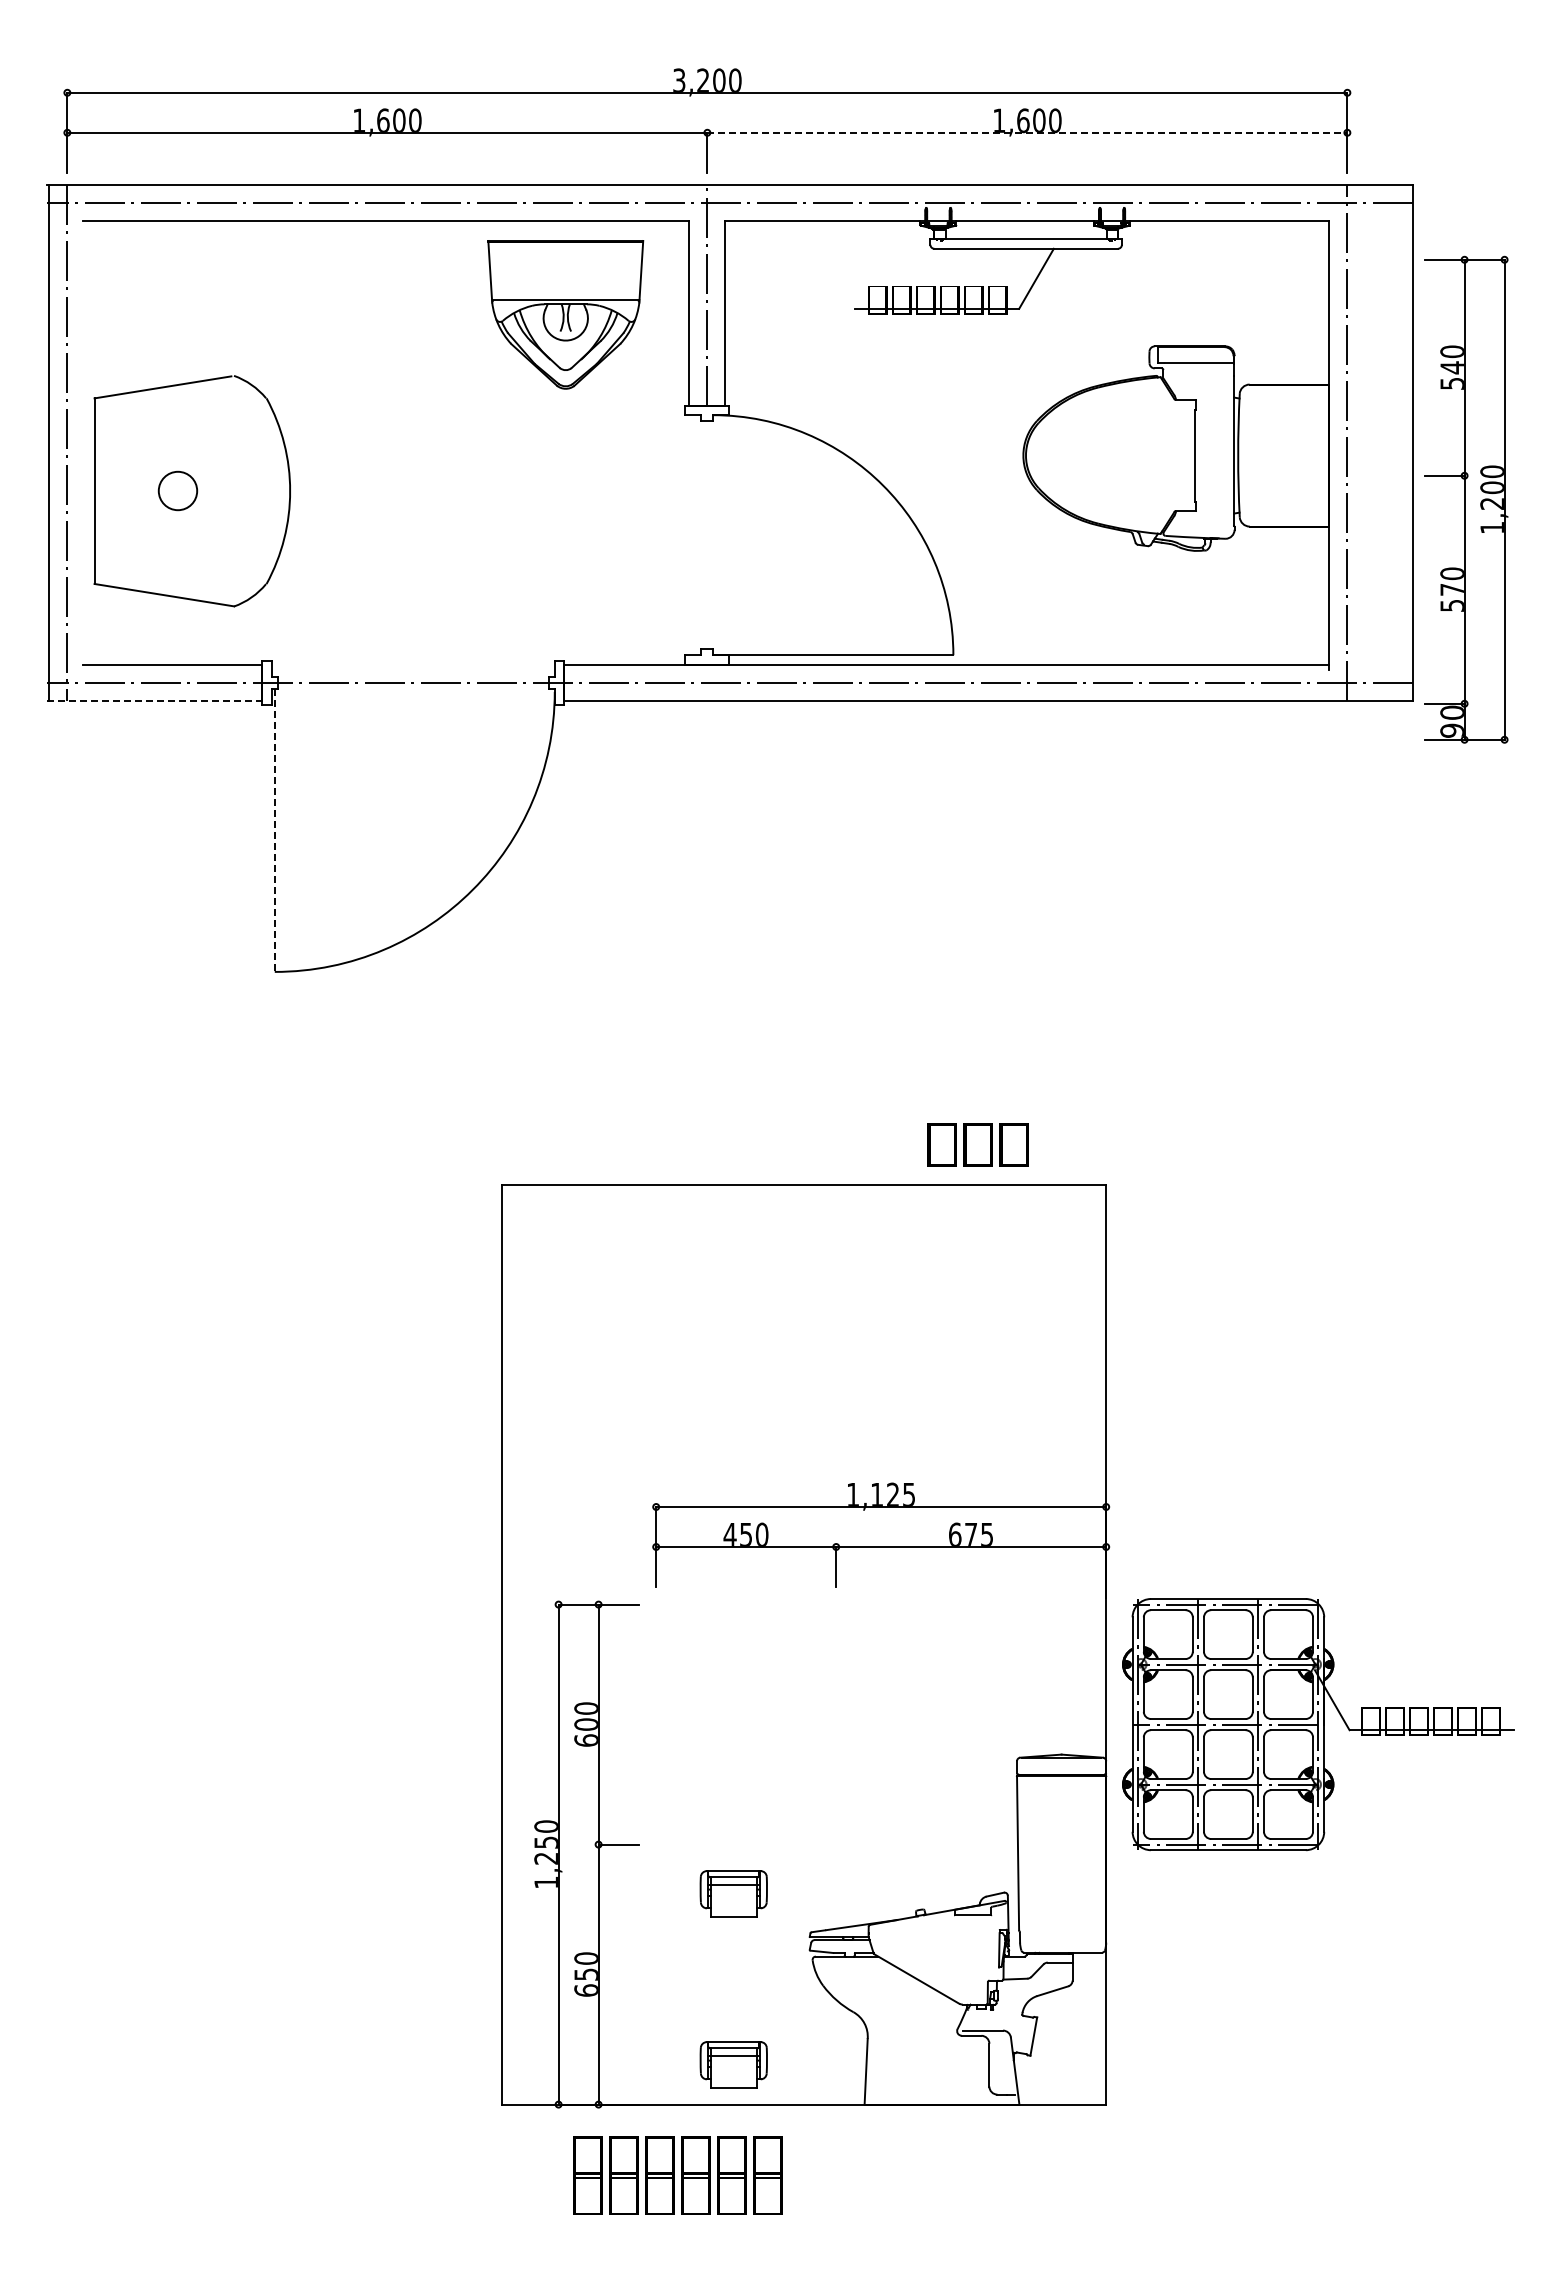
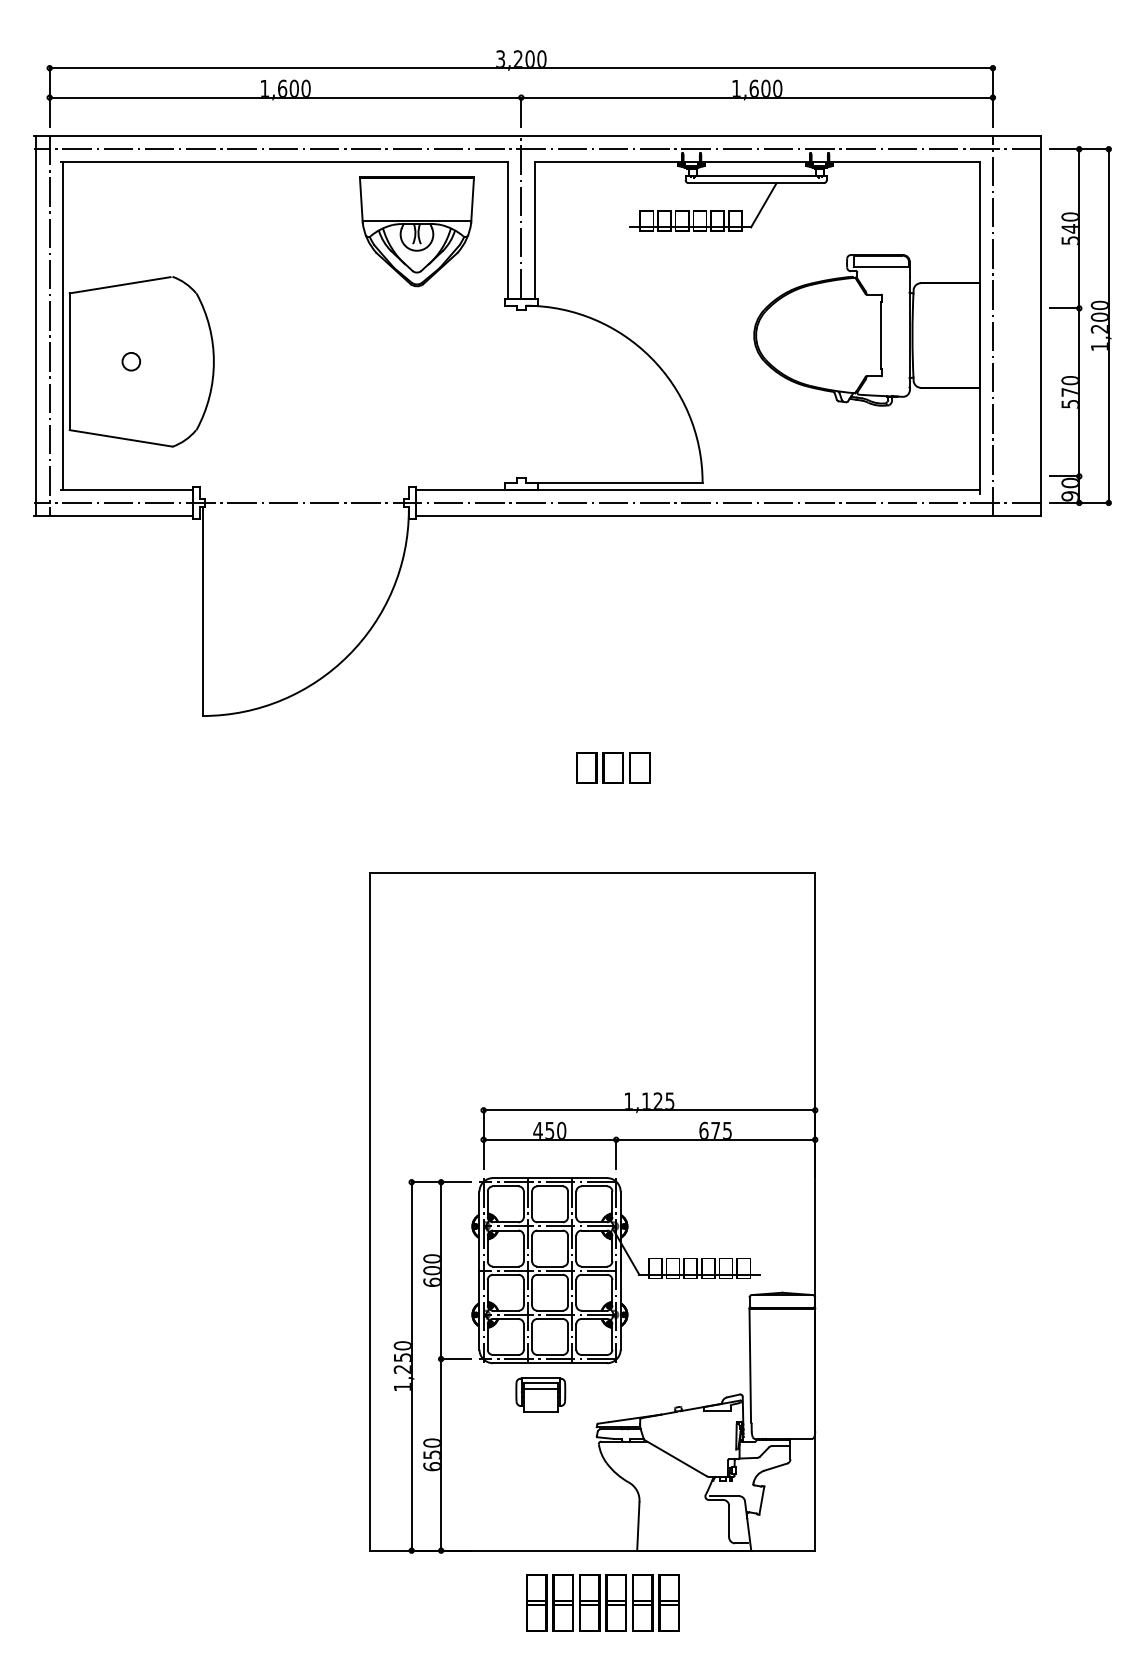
line: (1027, 132) -> (757, 97), dashed -> solid
line: (85, 442) -> (63, 325), added
circle: (178, 491) -> (131, 361), size x0.62
part: (1466, 499) -> (1080, 325), moved
line: (154, 700) -> (113, 516), dashed -> solid
line: (274, 830) -> (202, 611), dashed -> solid
text: (977, 1144) -> (612, 767), moved
part: (1318, 1724) -> (616, 1270), moved
part: (733, 2064) -> (540, 1521), removed
text: (677, 2175) -> (602, 1602), moved

